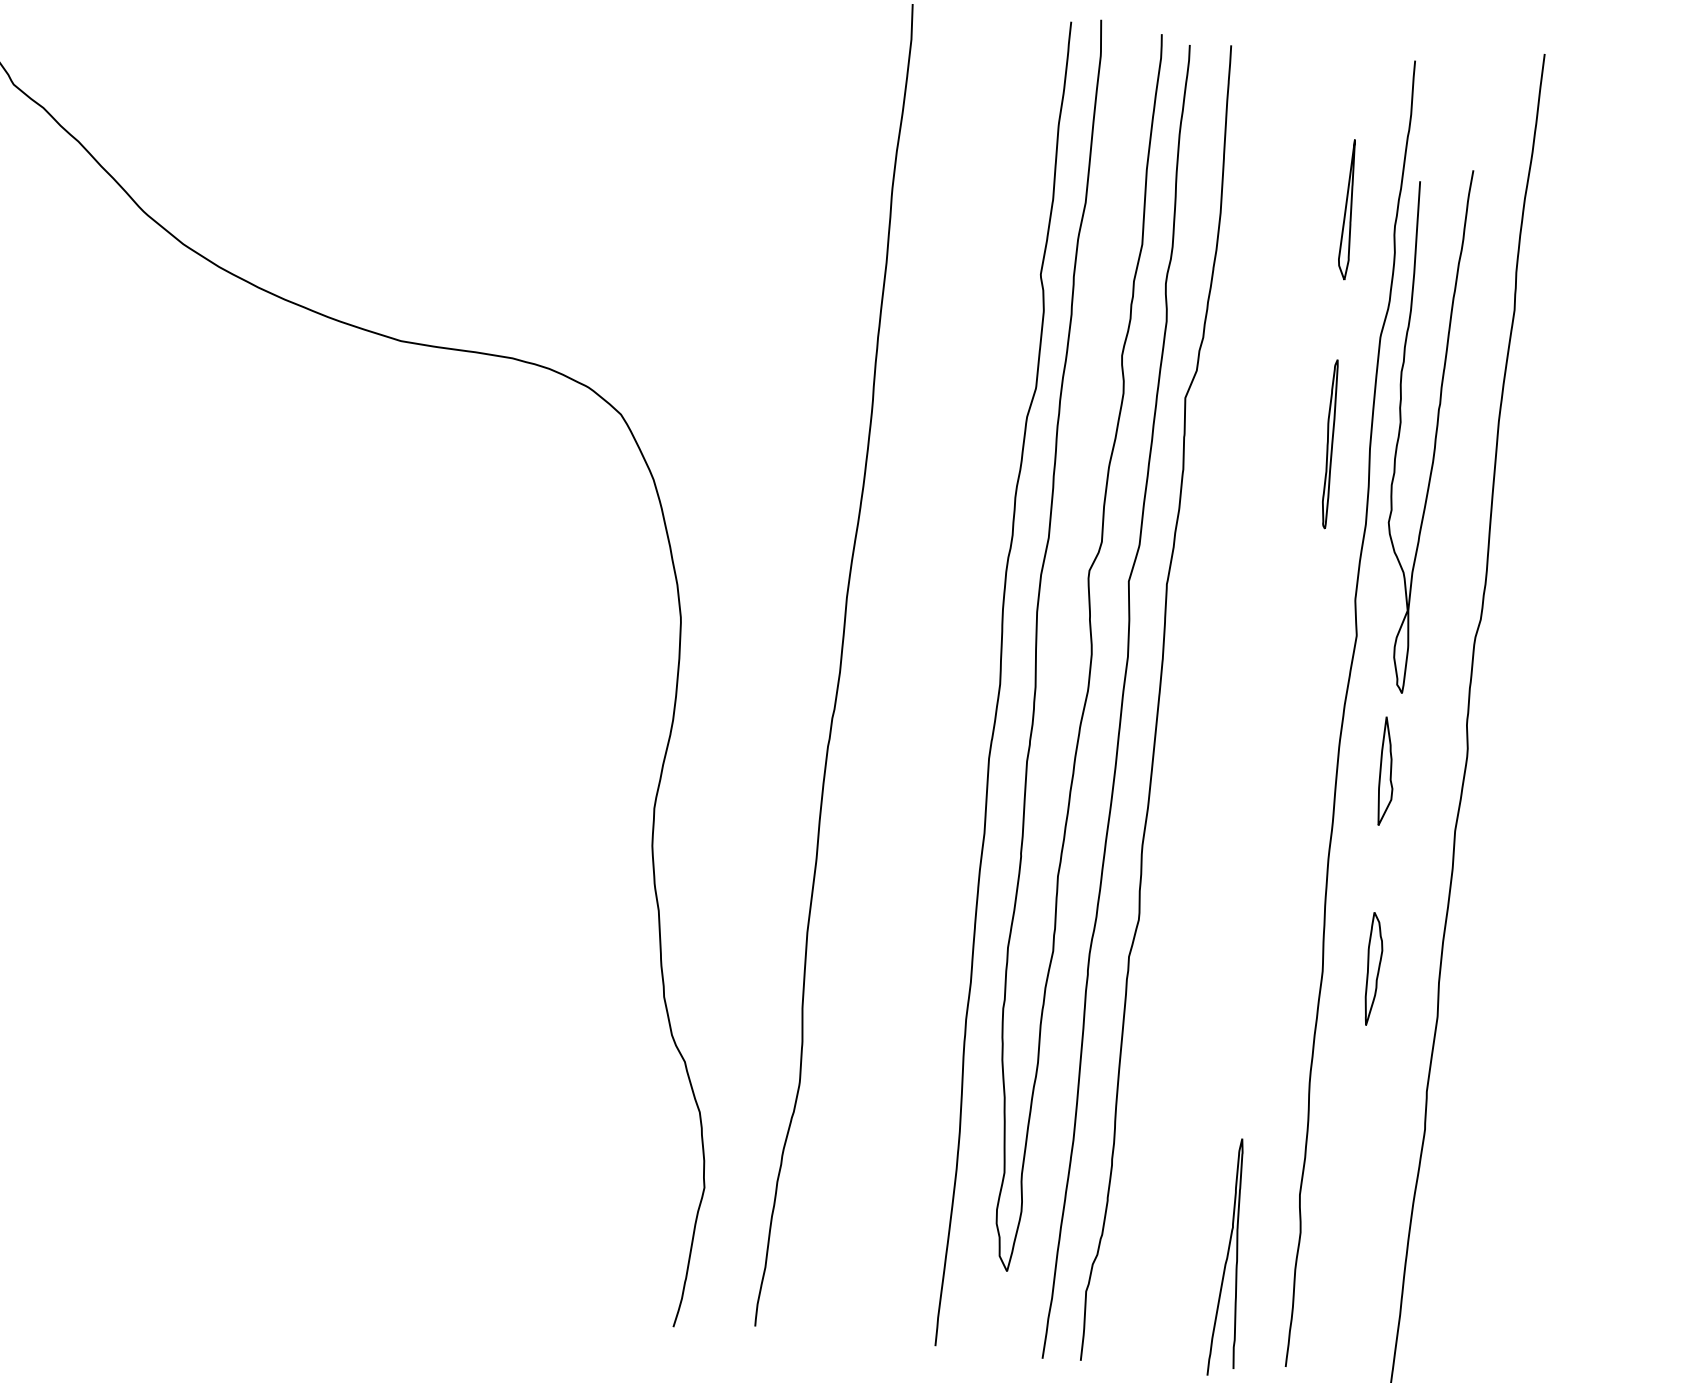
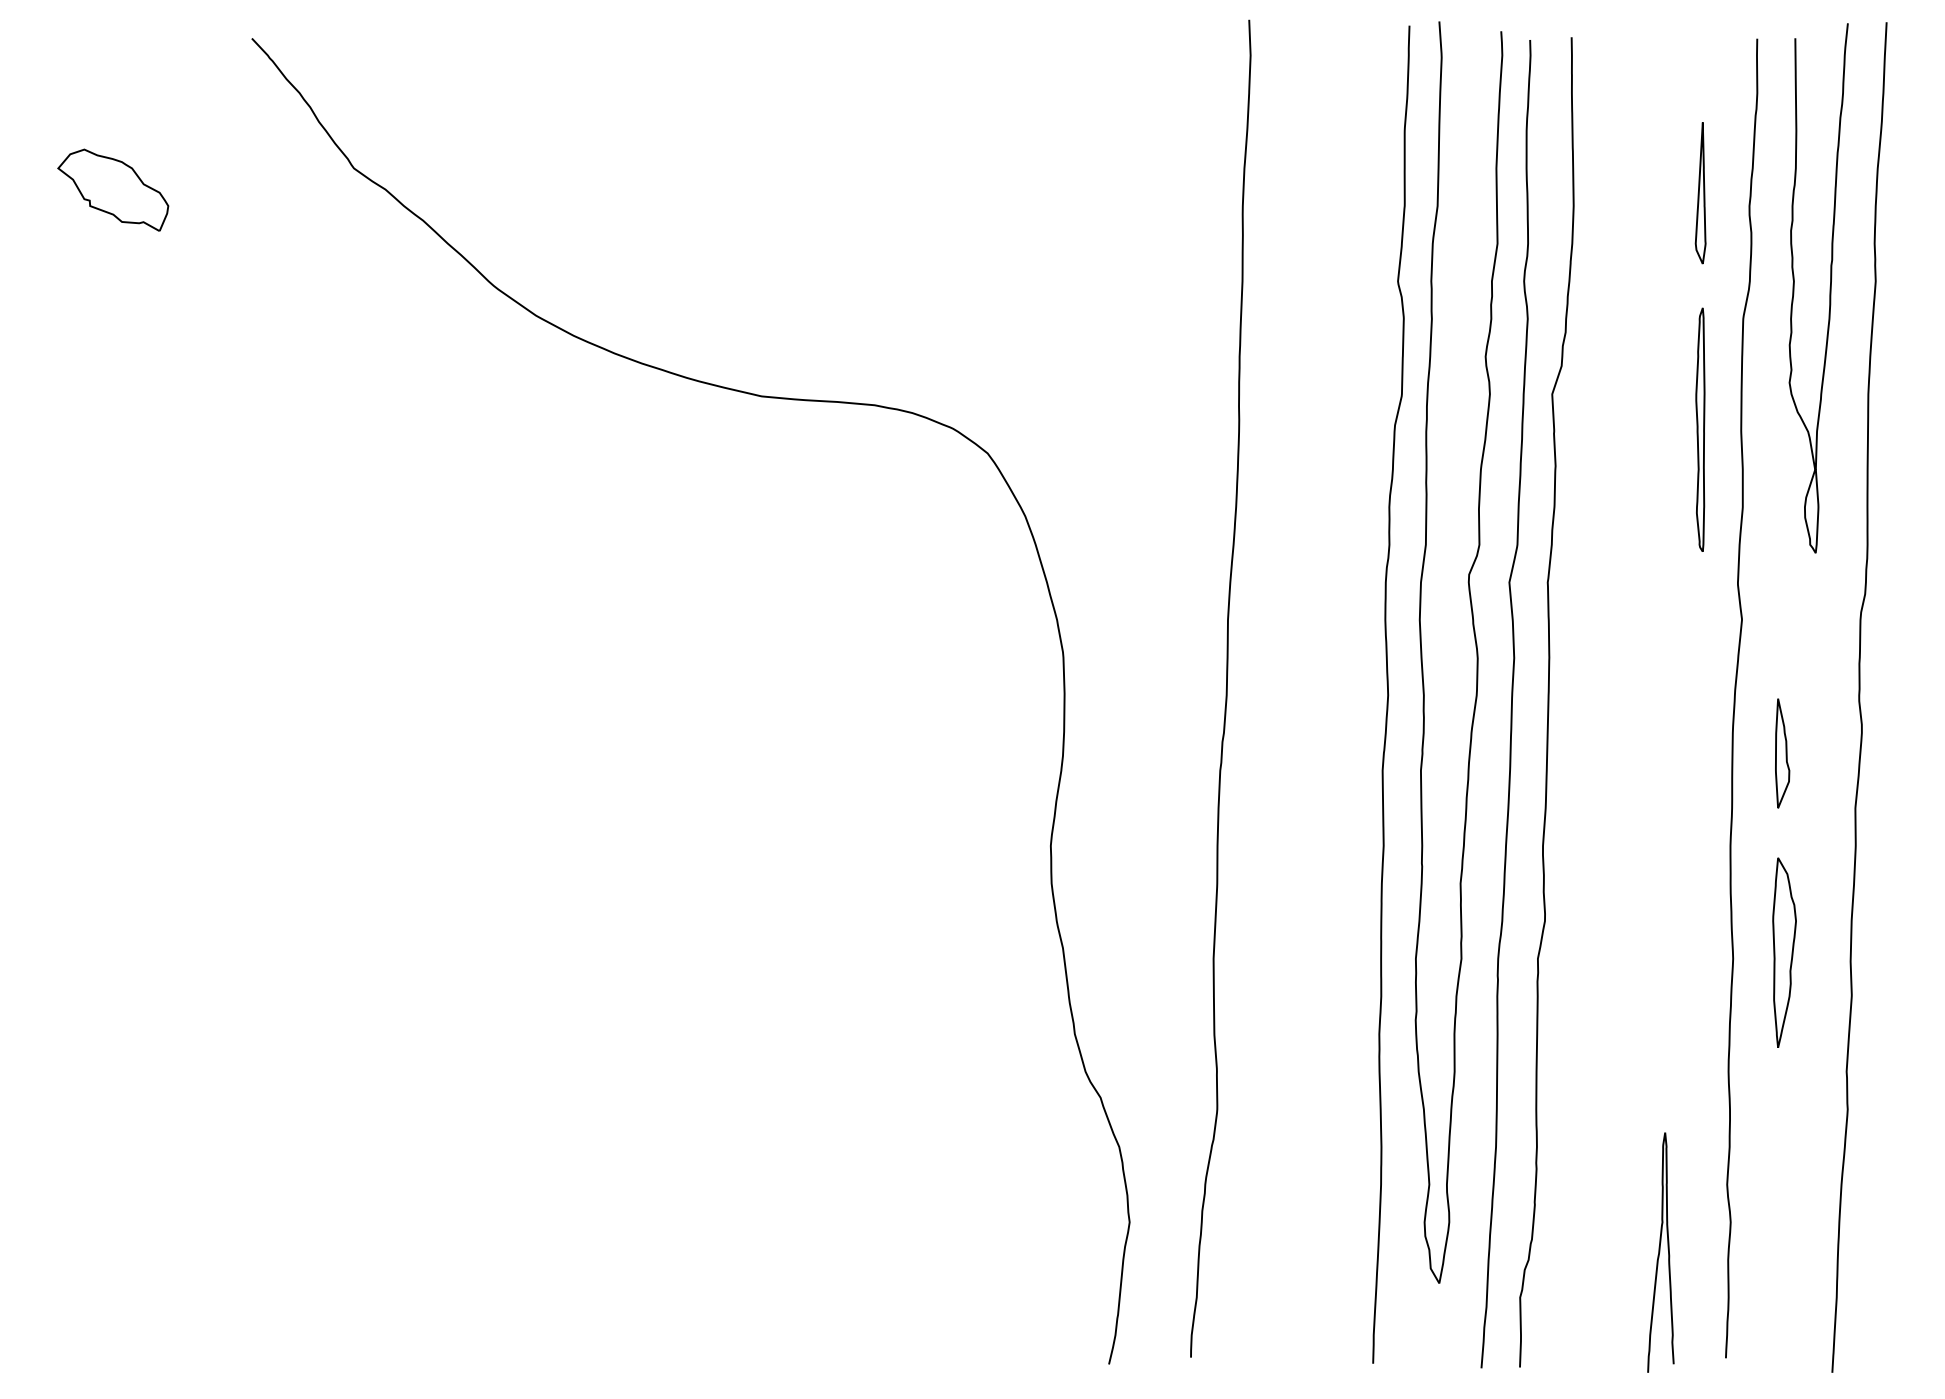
curve: (1435, 431) -> (1829, 288), moved
part: (1329, 443) -> (1700, 429), size x1.43
part: (1374, 968) -> (1784, 952), size x1.67

